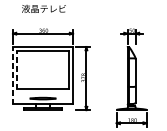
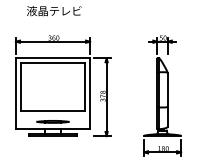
line: (17, 69) -> (21, 86), dashed -> solid
line: (12, 75) -> (15, 93), dashed -> solid

